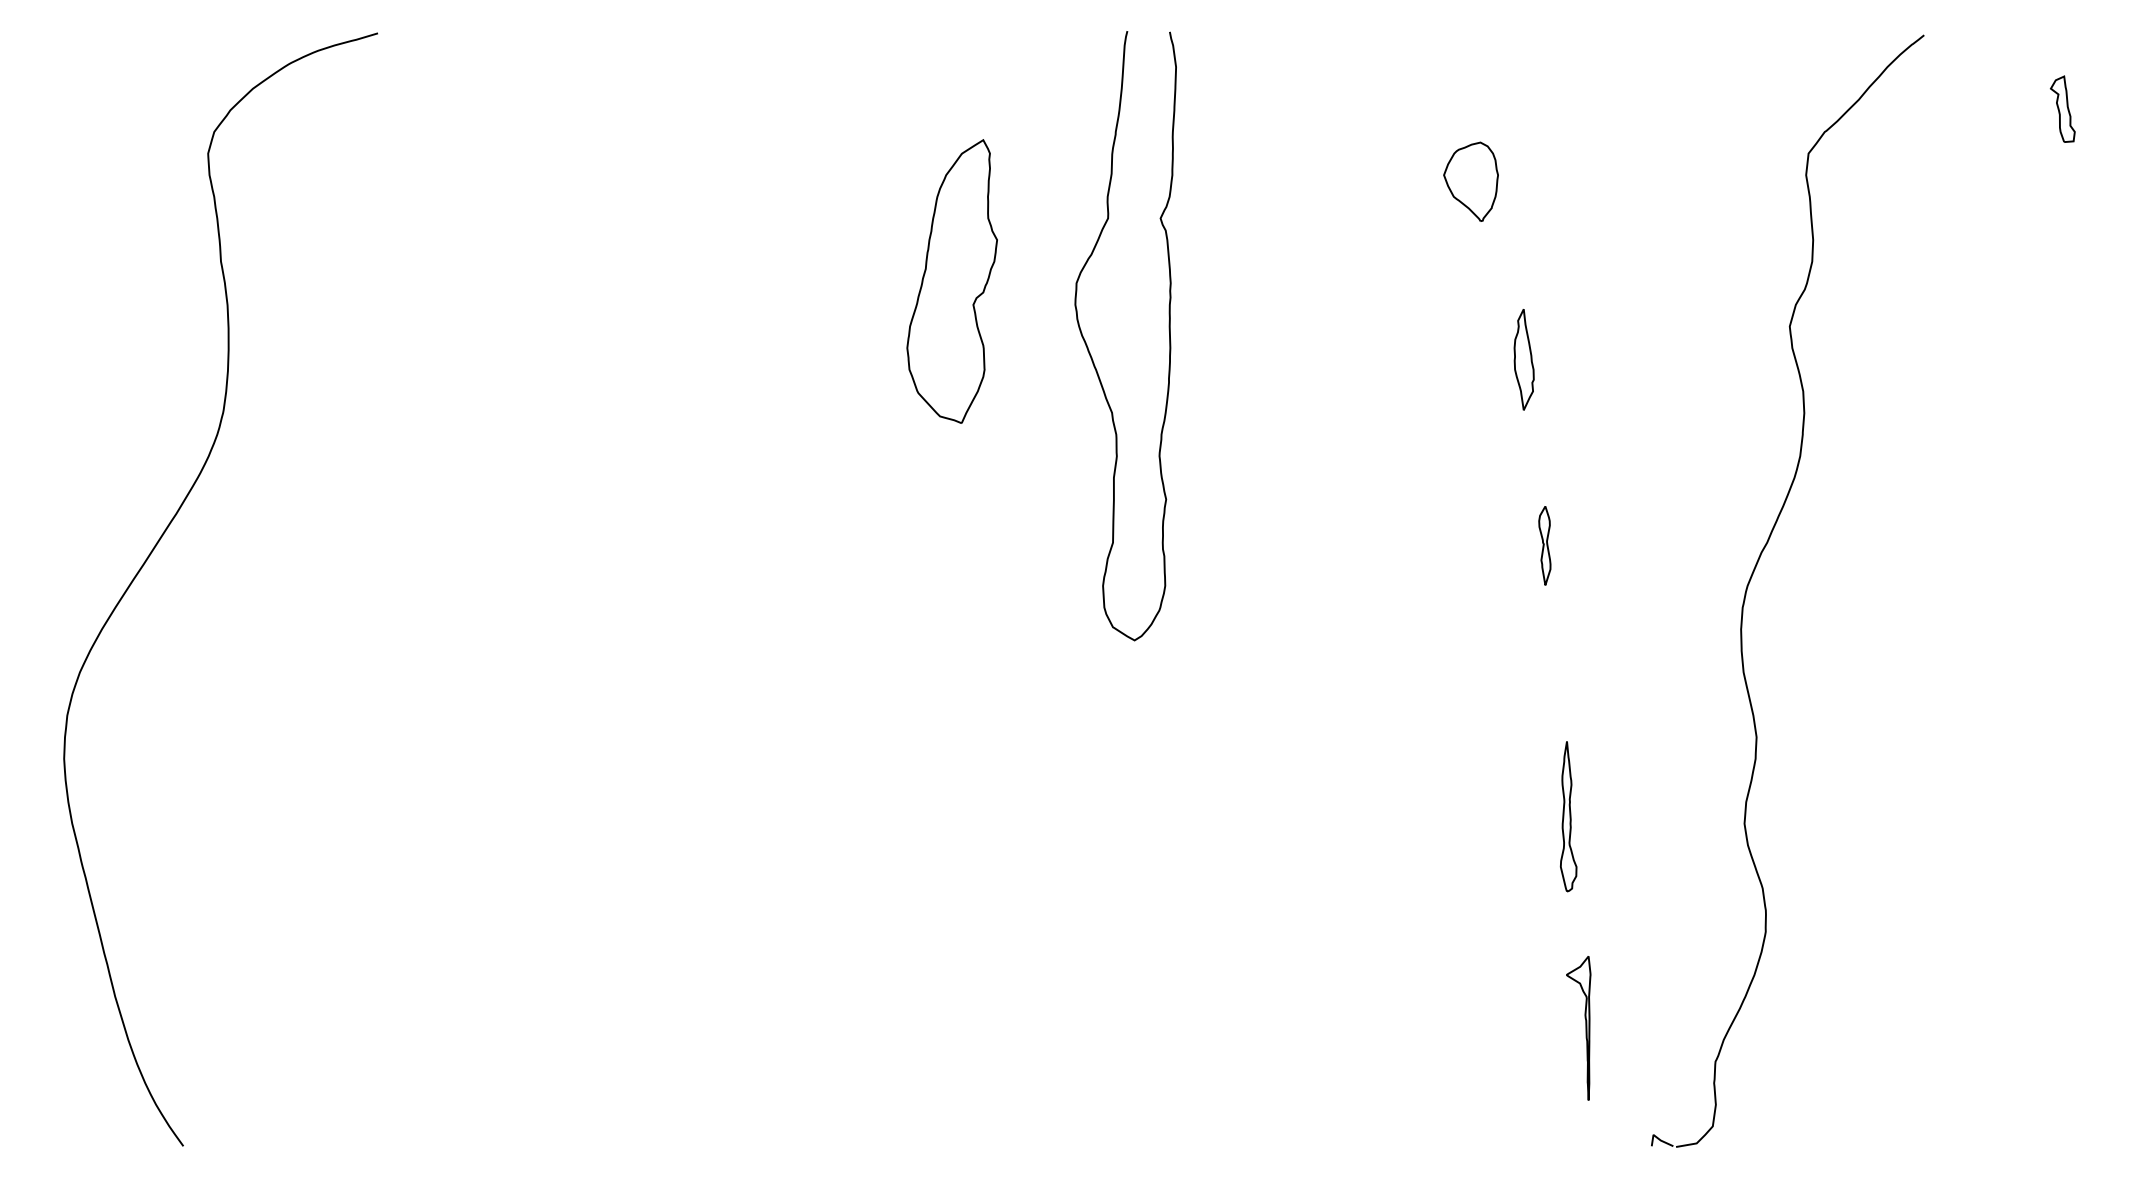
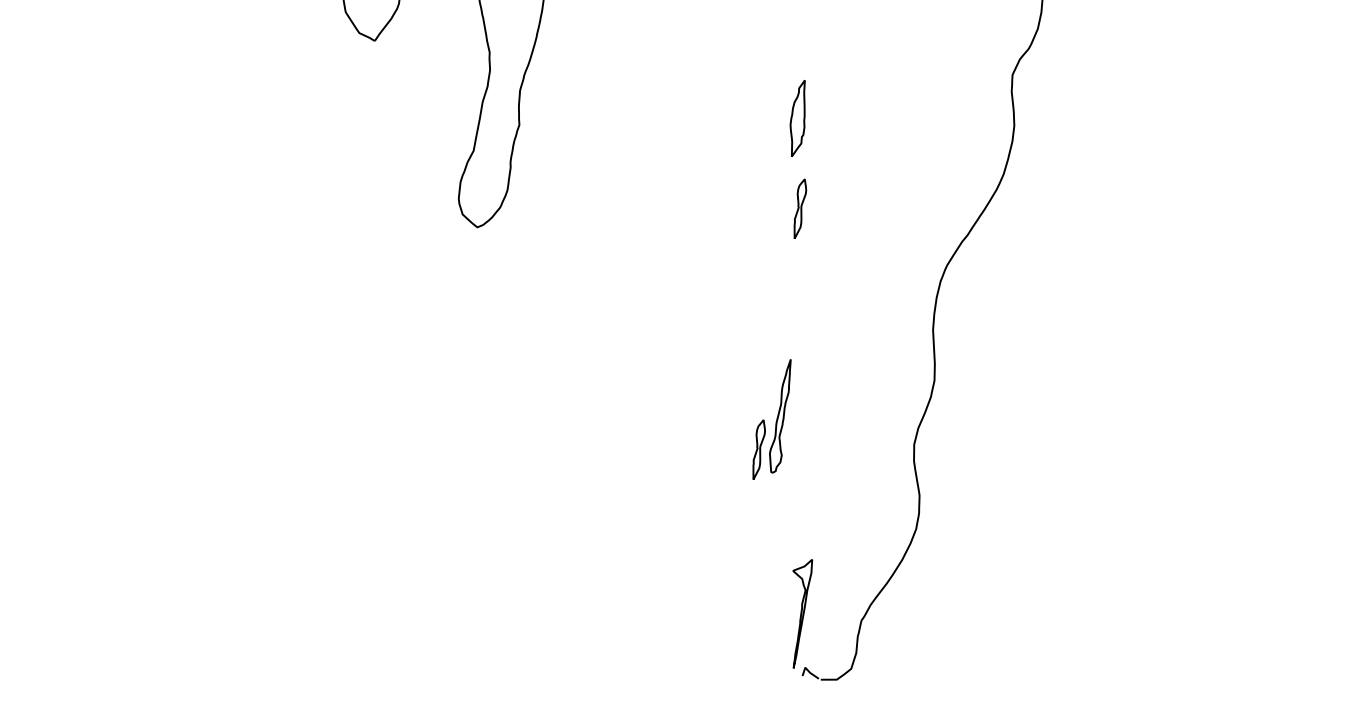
part: (1523, 359) -> (798, 118), moved
part: (1544, 864) -> (757, 449), added
part: (1585, 1028) -> (800, 613), moved

